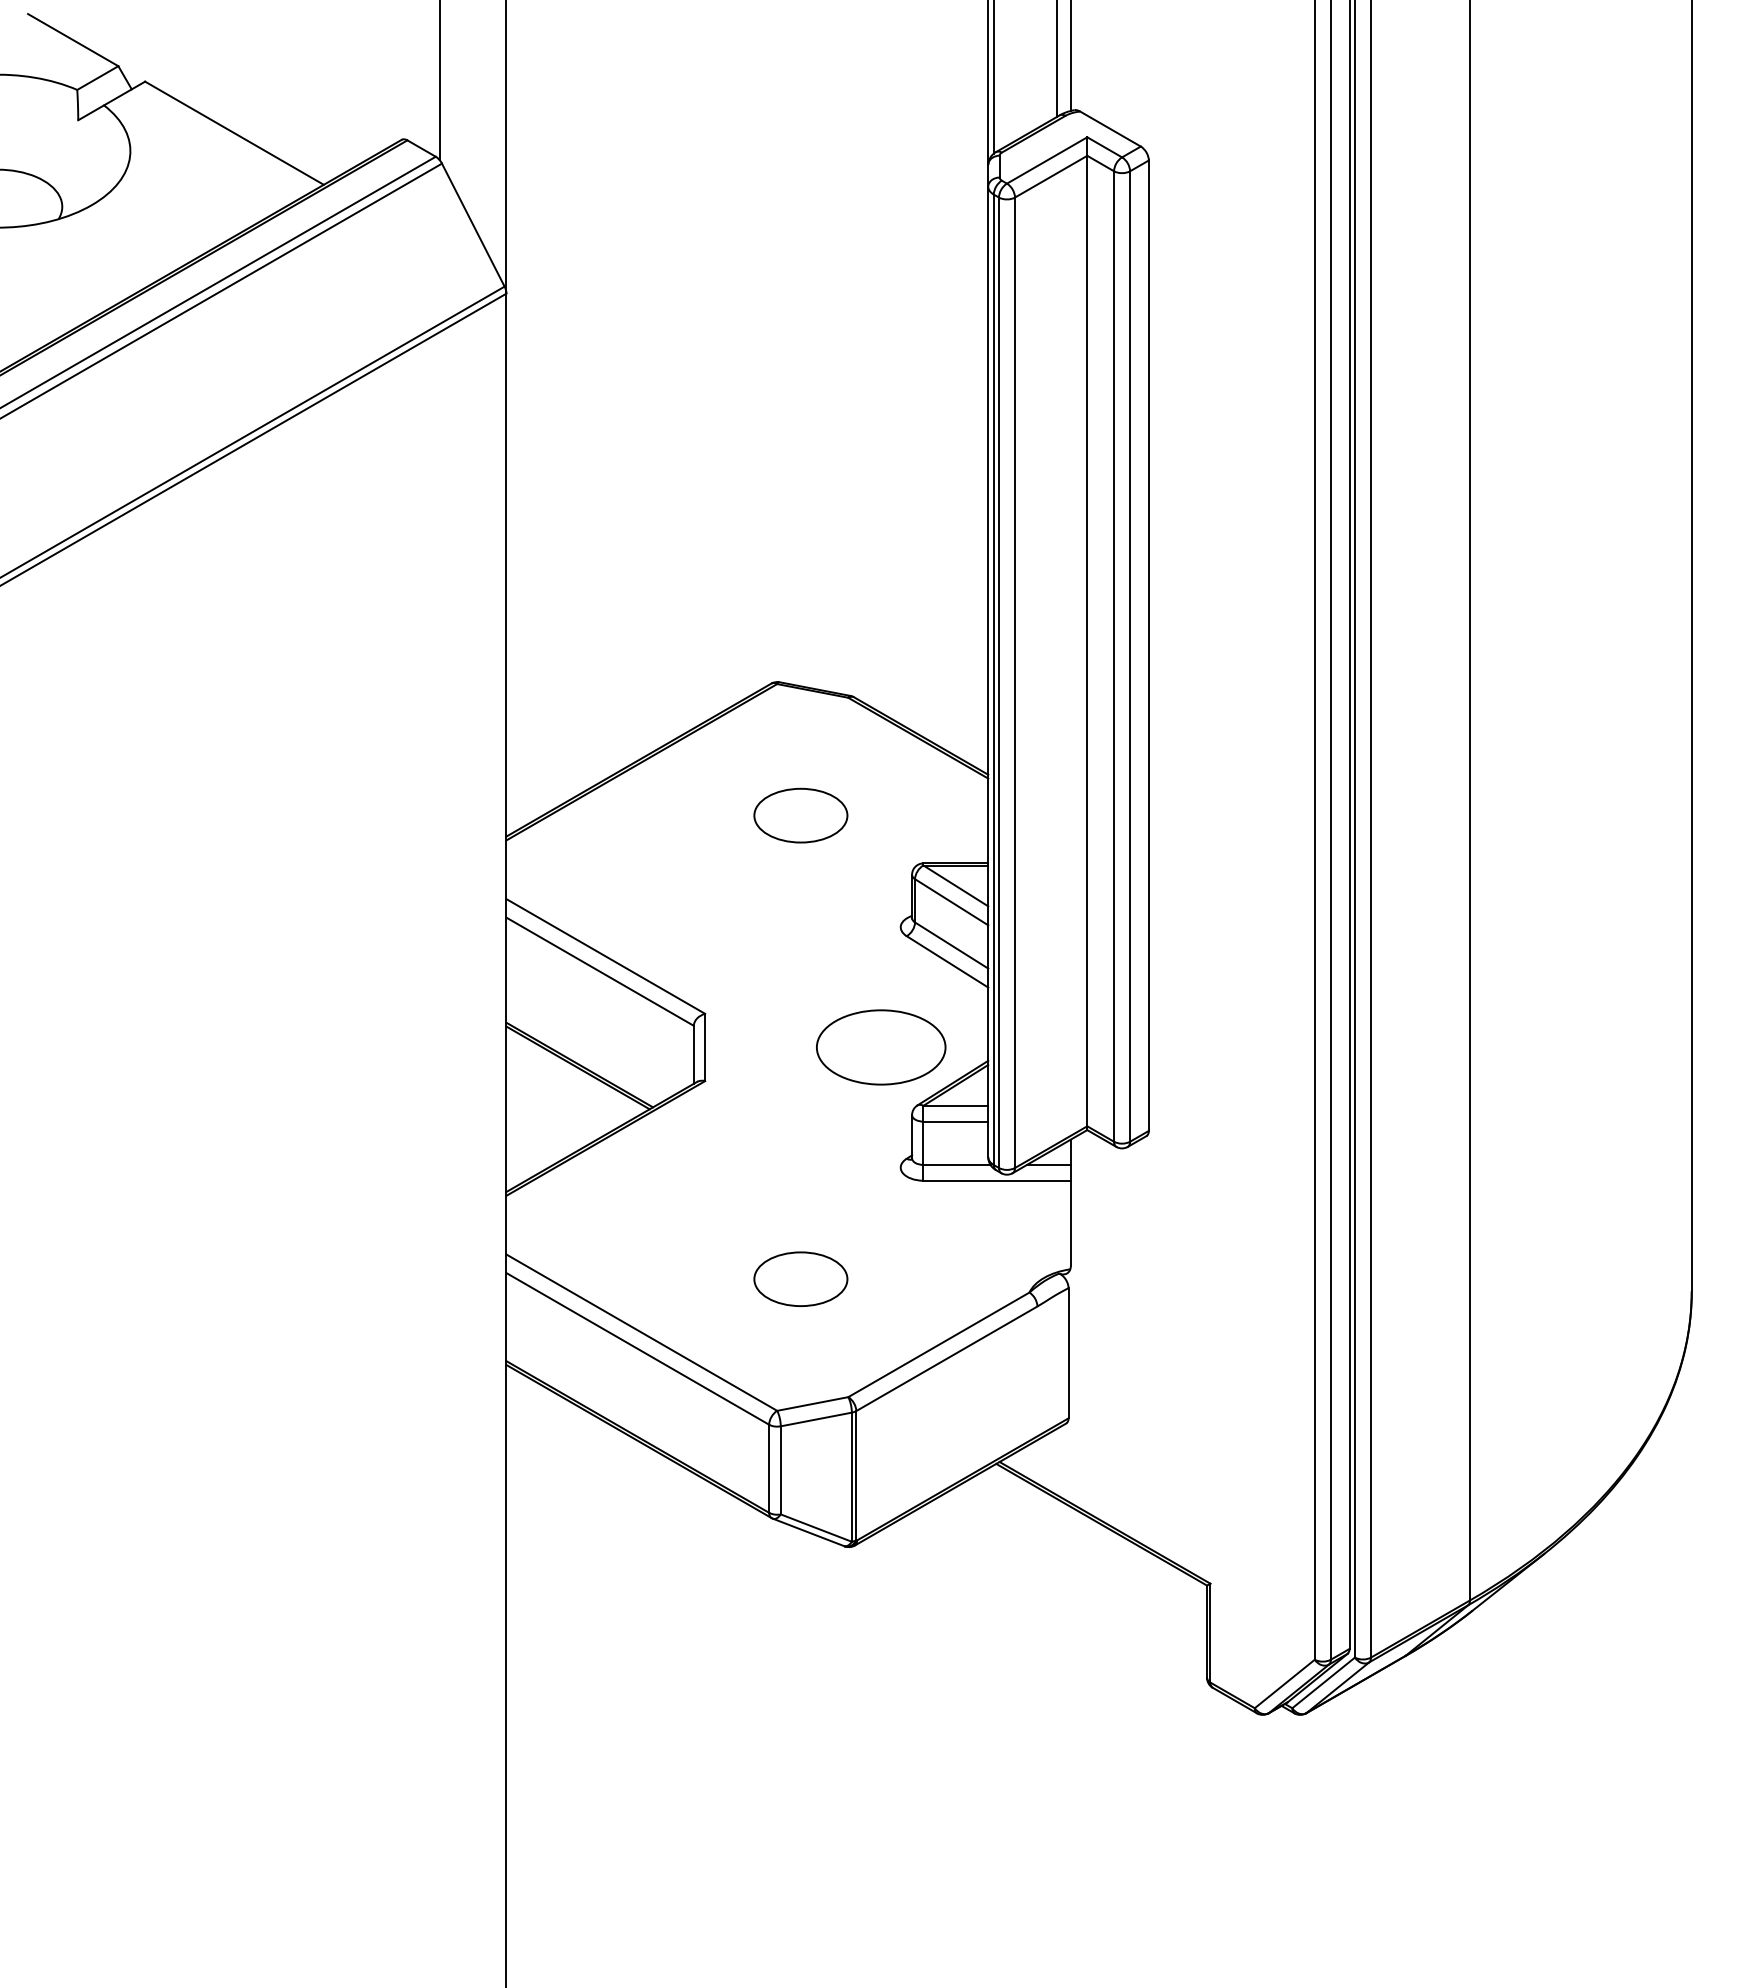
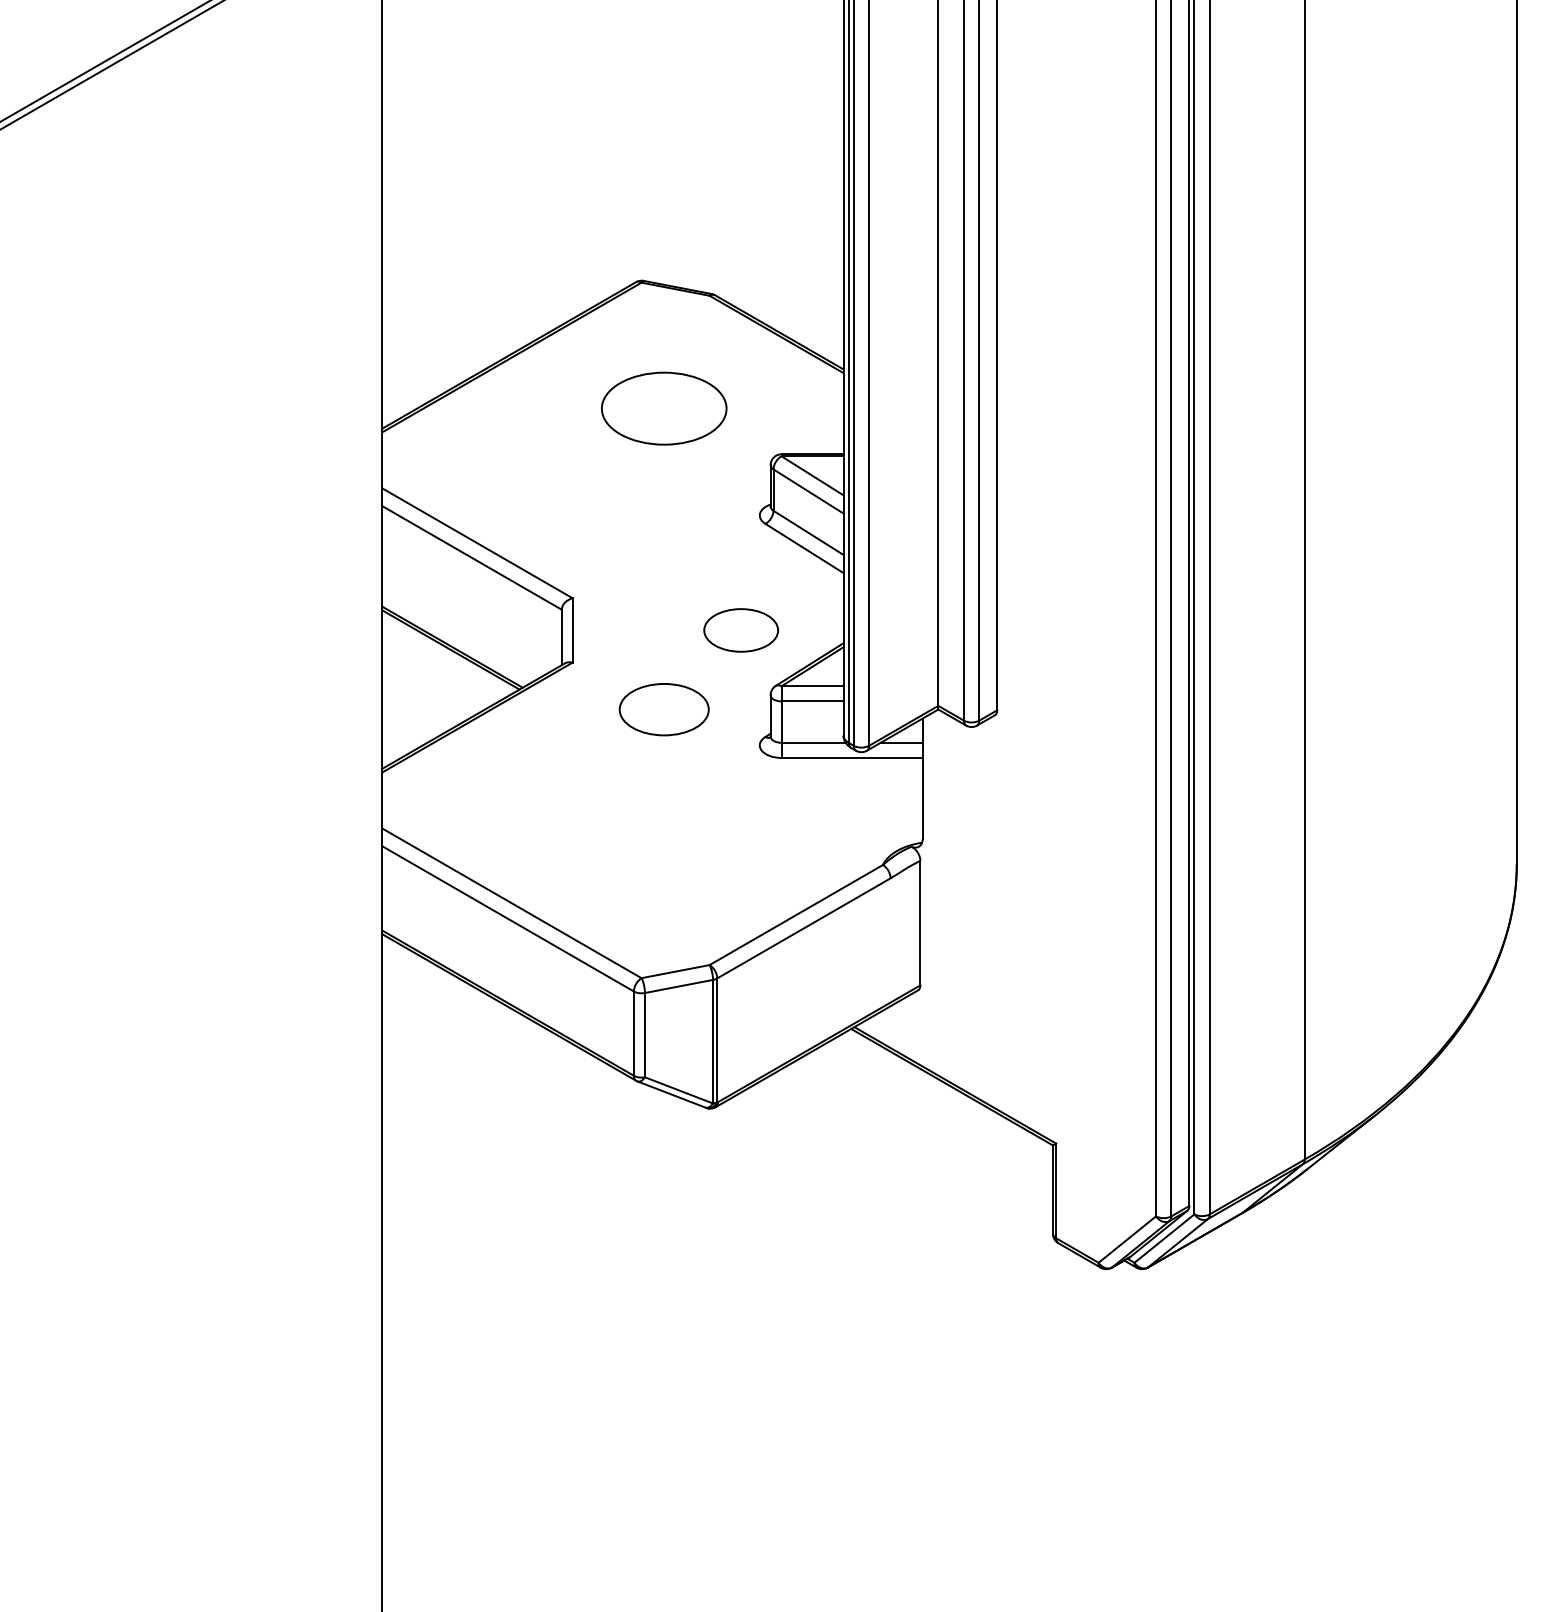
part: (800, 815) -> (663, 408), size x1.4
part: (881, 1047) -> (741, 630), size x0.6
part: (800, 1278) -> (663, 708), moved

